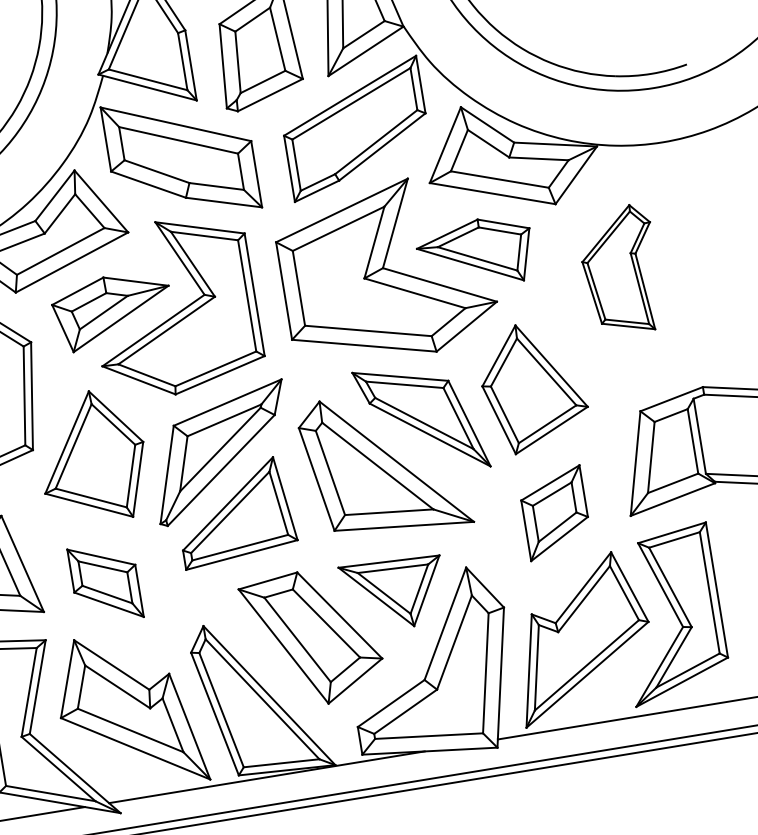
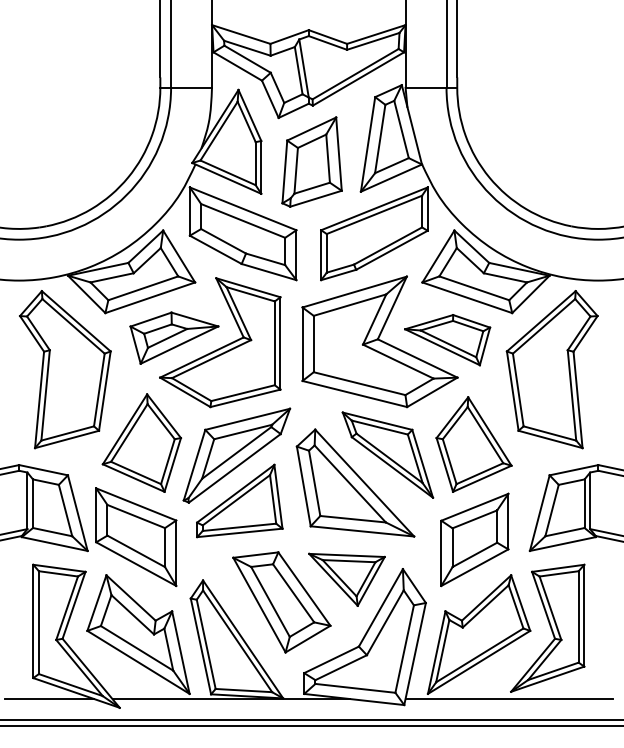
part: (619, 270) -> (551, 369), size x1.67
part: (554, 512) -> (474, 539), size x1.43
part: (105, 583) -> (136, 537), size x1.67

